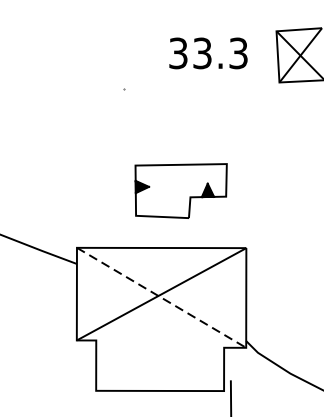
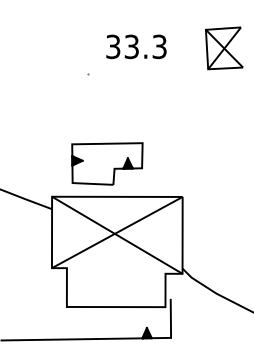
text: (208, 52) -> (136, 46), moved
part: (181, 190) -> (107, 163), moved
line: (161, 298) -> (117, 235), dashed -> solid

